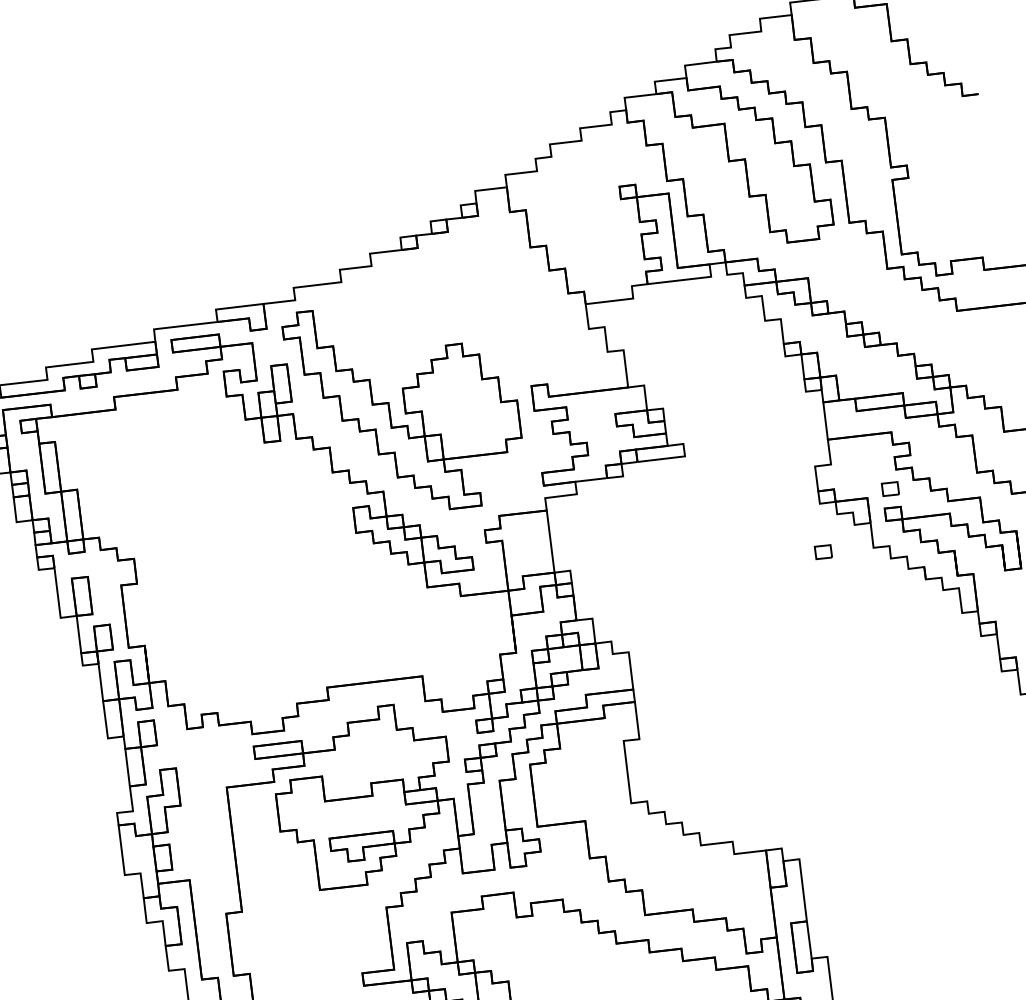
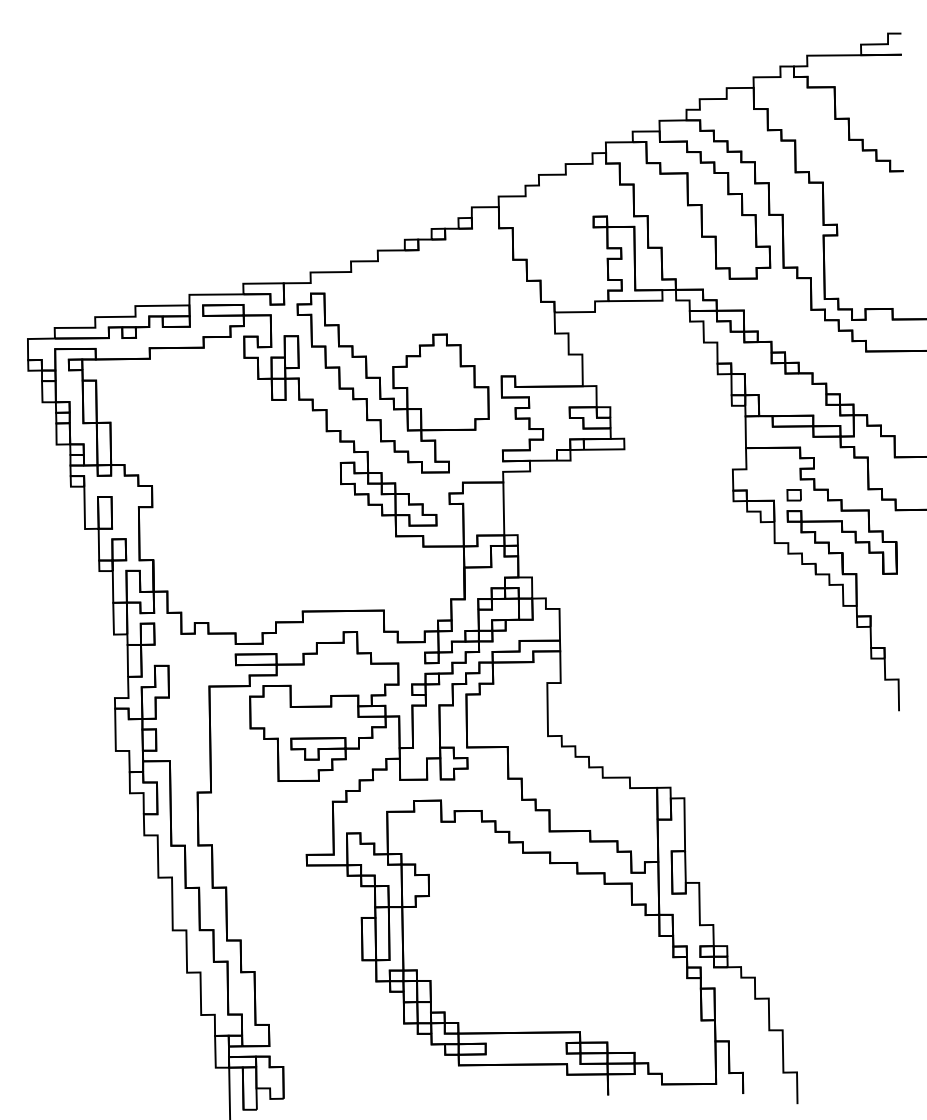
part: (822, 552) -> (731, 542), removed

